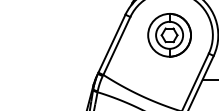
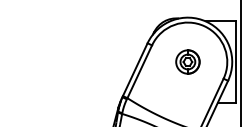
part: (169, 34) -> (187, 61), size x0.6

